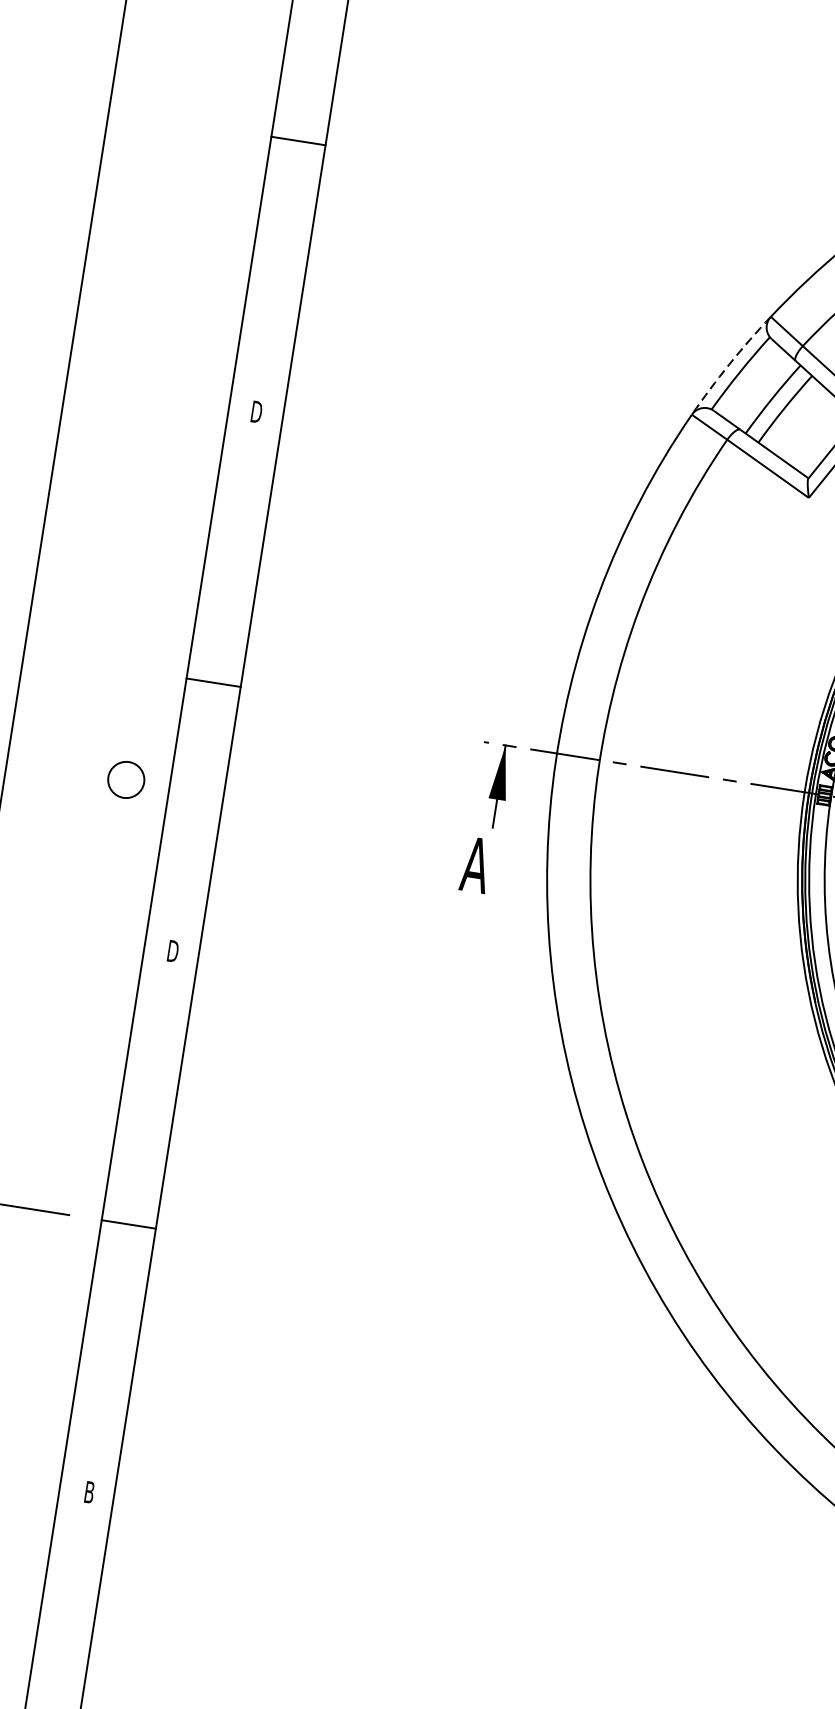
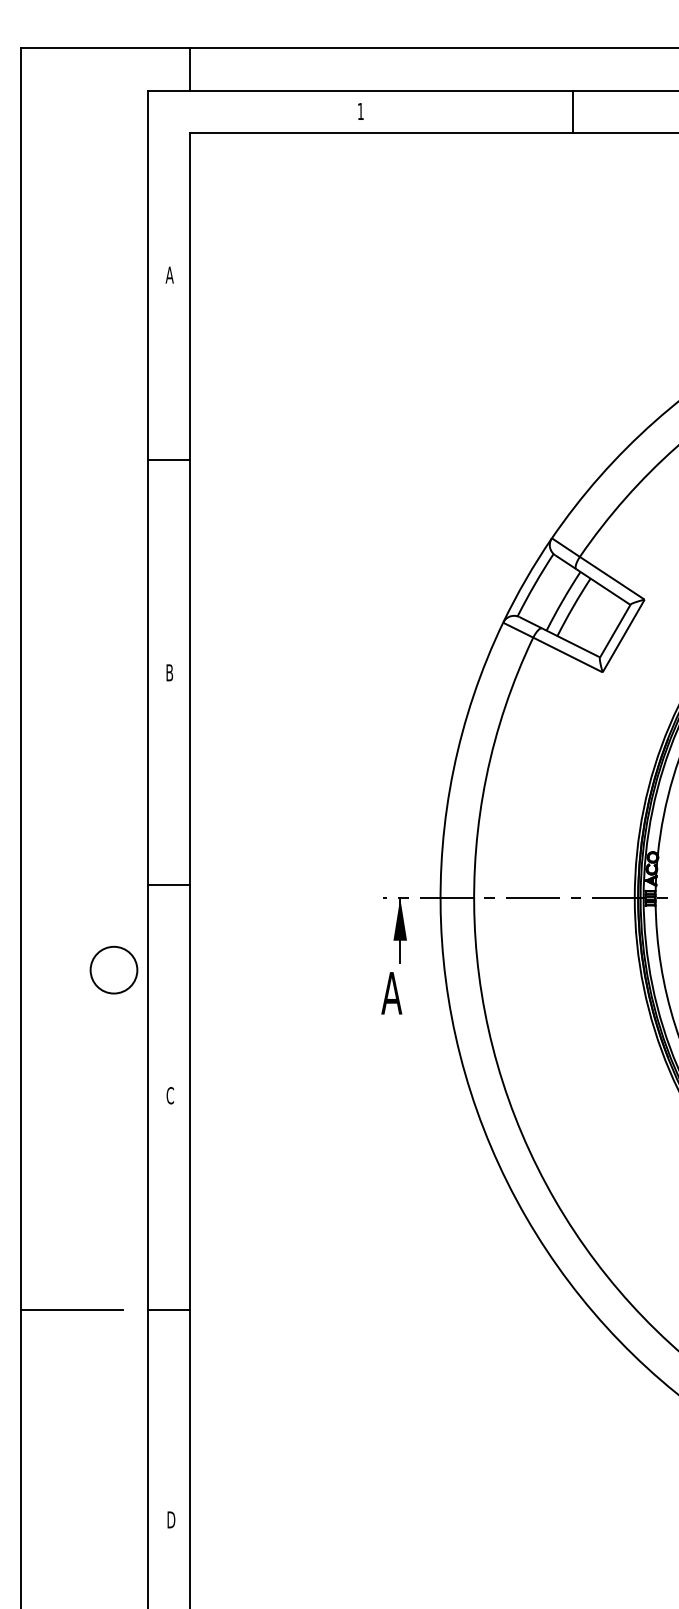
arc: (728, 364) -> (525, 579), dashed -> solid
text: (256, 411) -> (169, 672), D -> B
circle: (125, 779) -> (113, 969), size x1.67
text: (173, 951) -> (170, 1095), D -> C
text: (89, 1491) -> (171, 1519), B -> D

